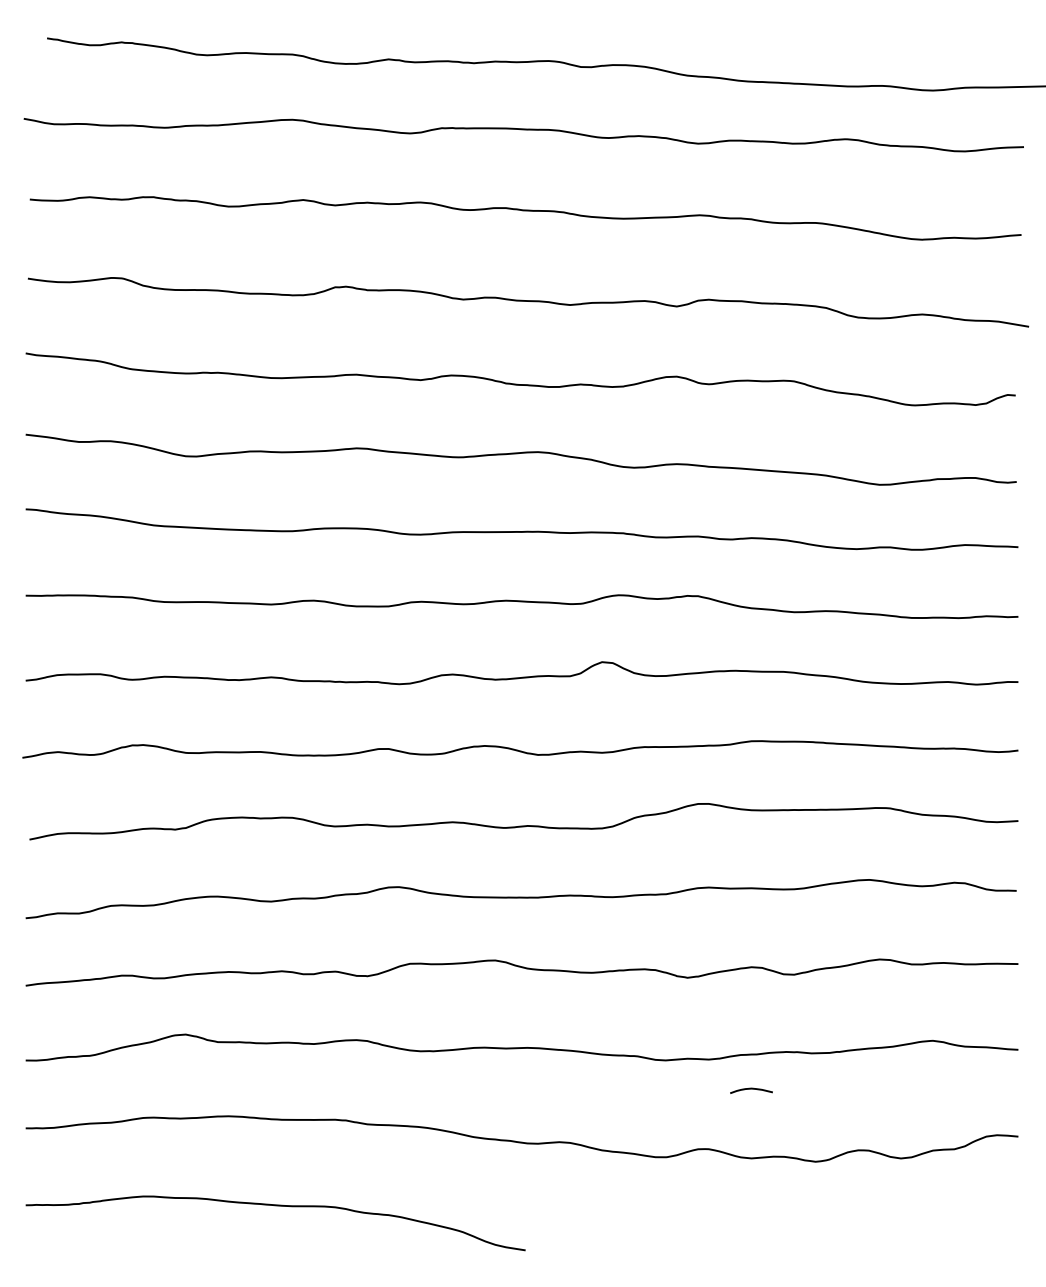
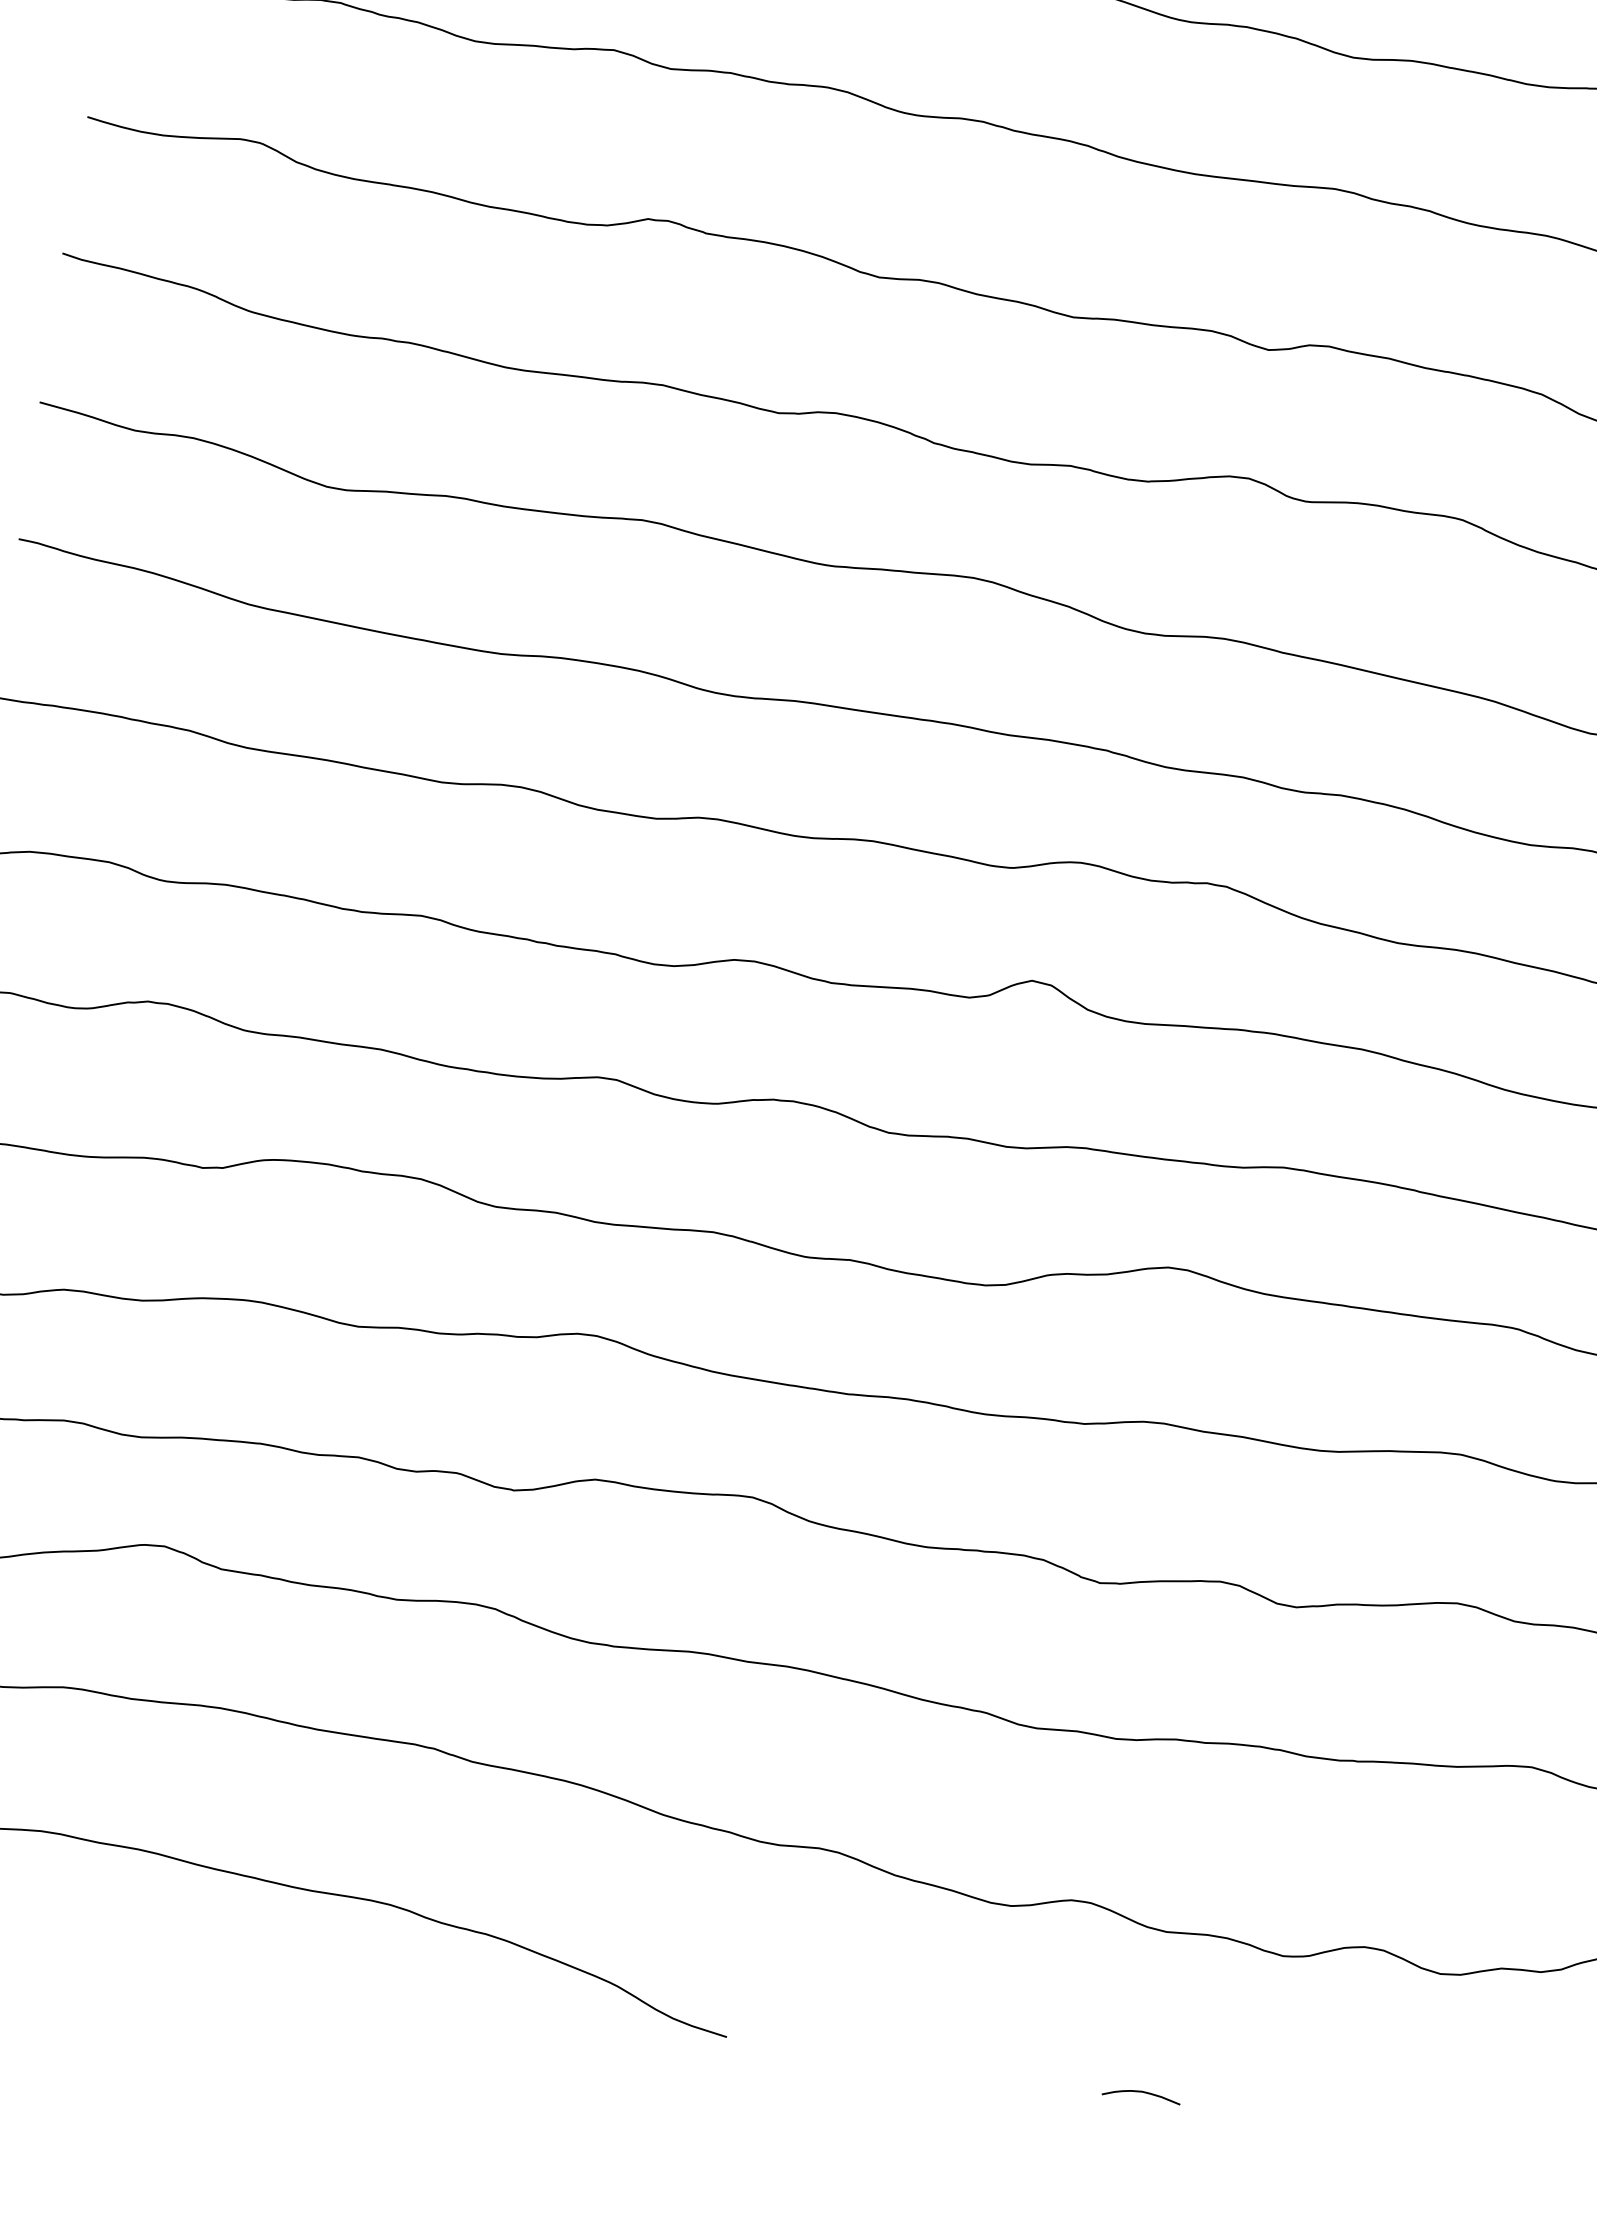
curve: (751, 1089) -> (1141, 2093), moved

